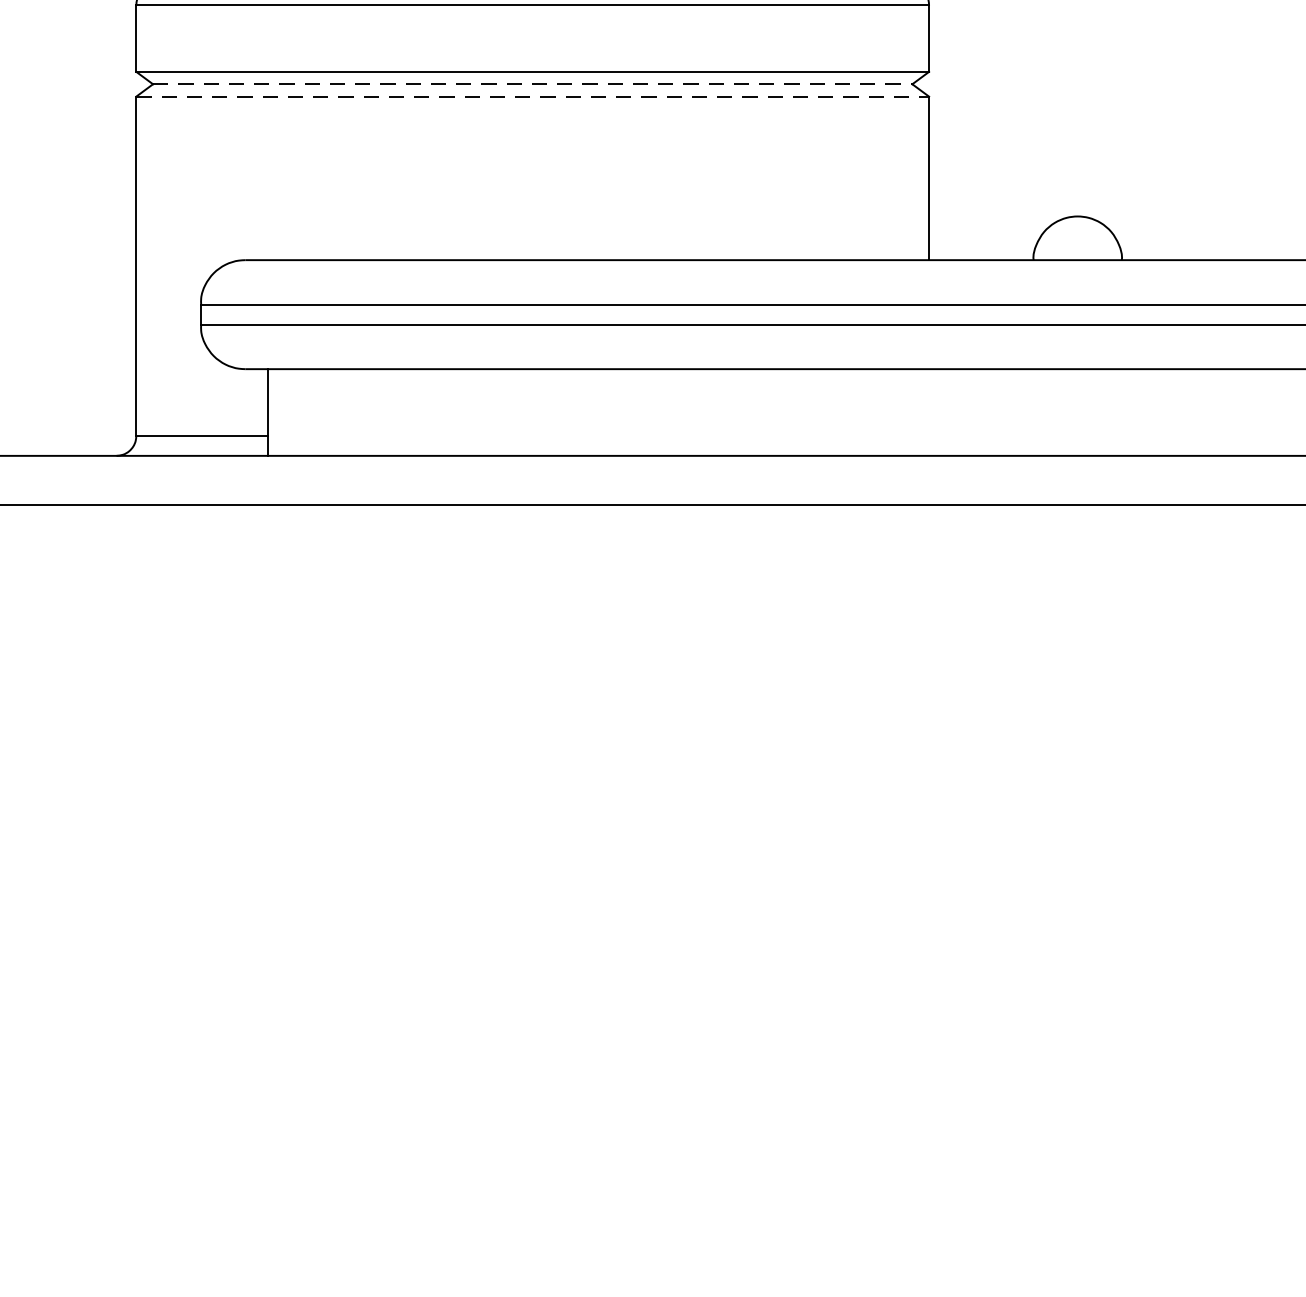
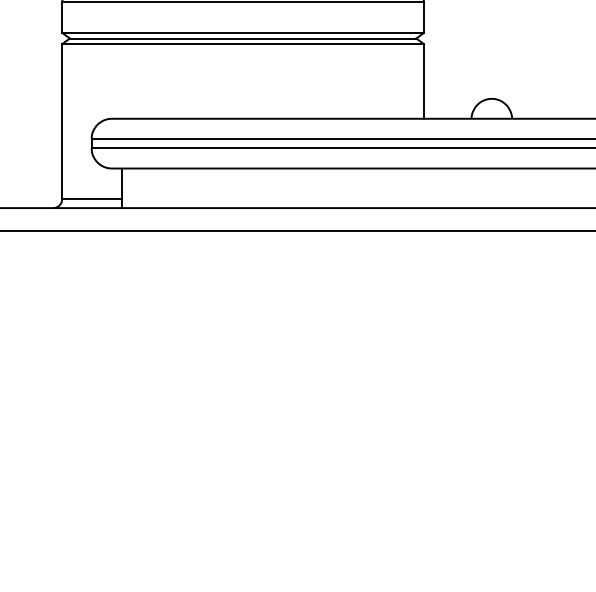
line: (533, 84) -> (243, 38), dashed -> solid
line: (533, 97) -> (243, 44), dashed -> solid

